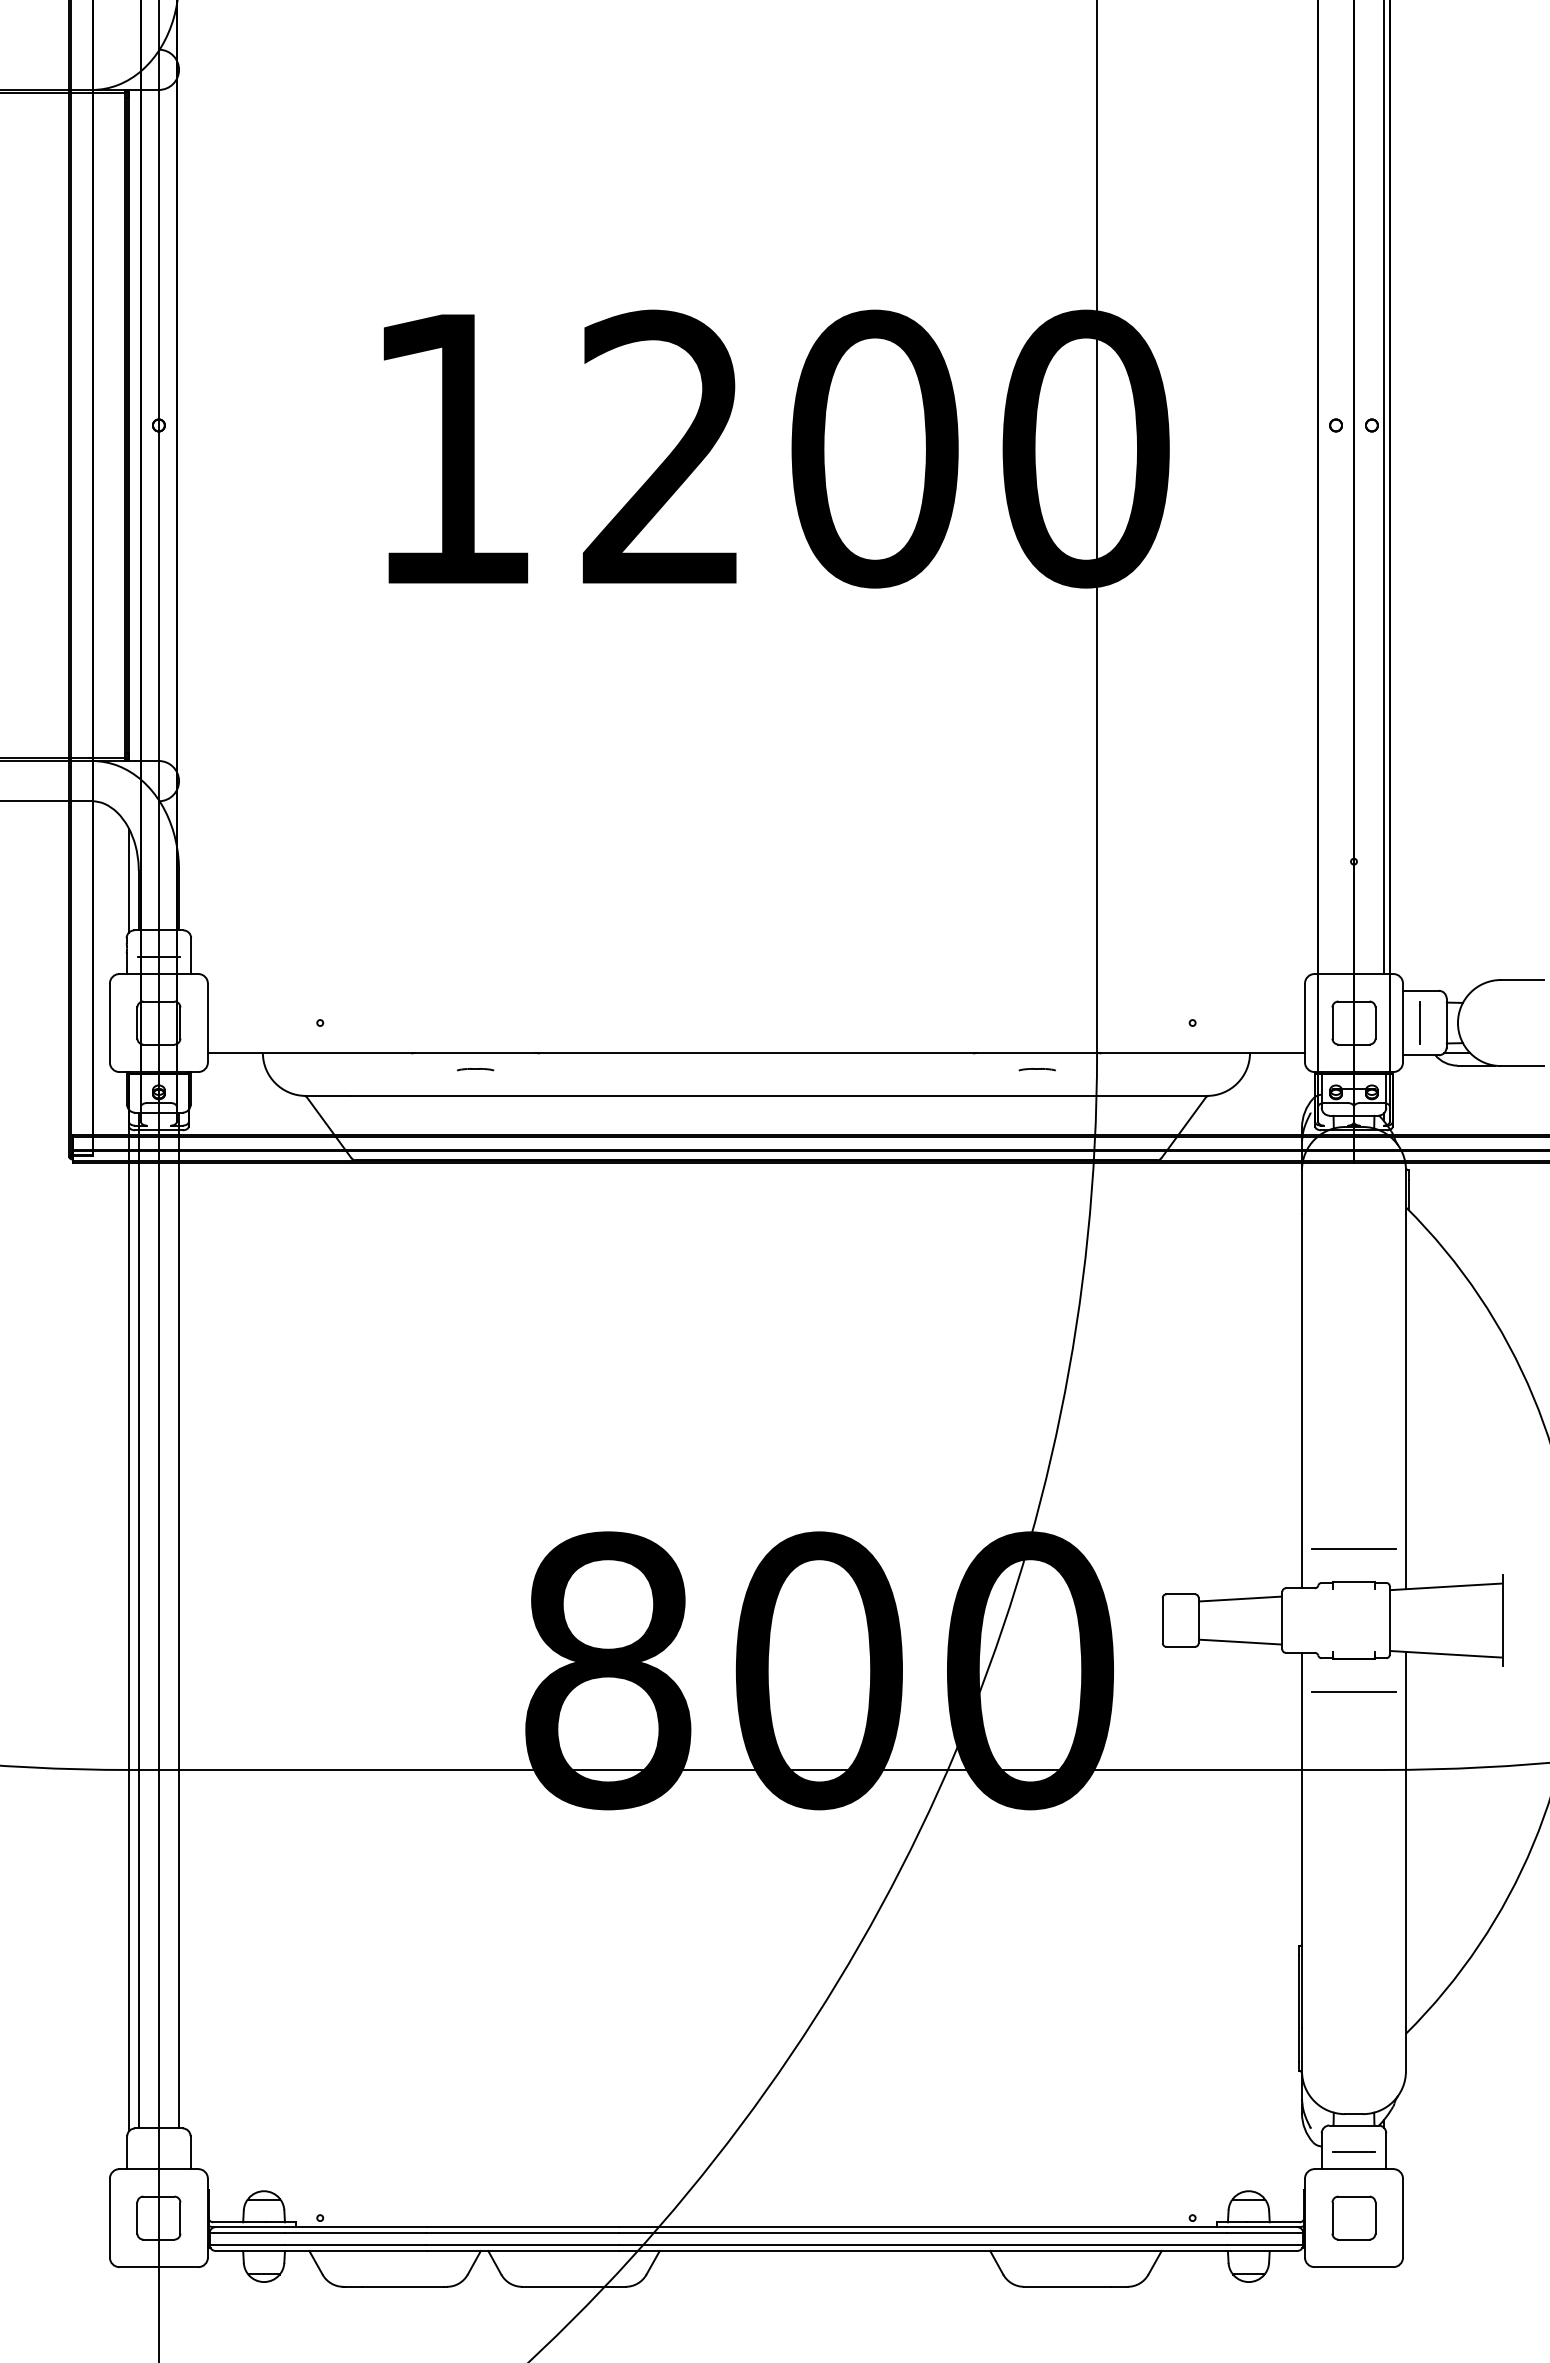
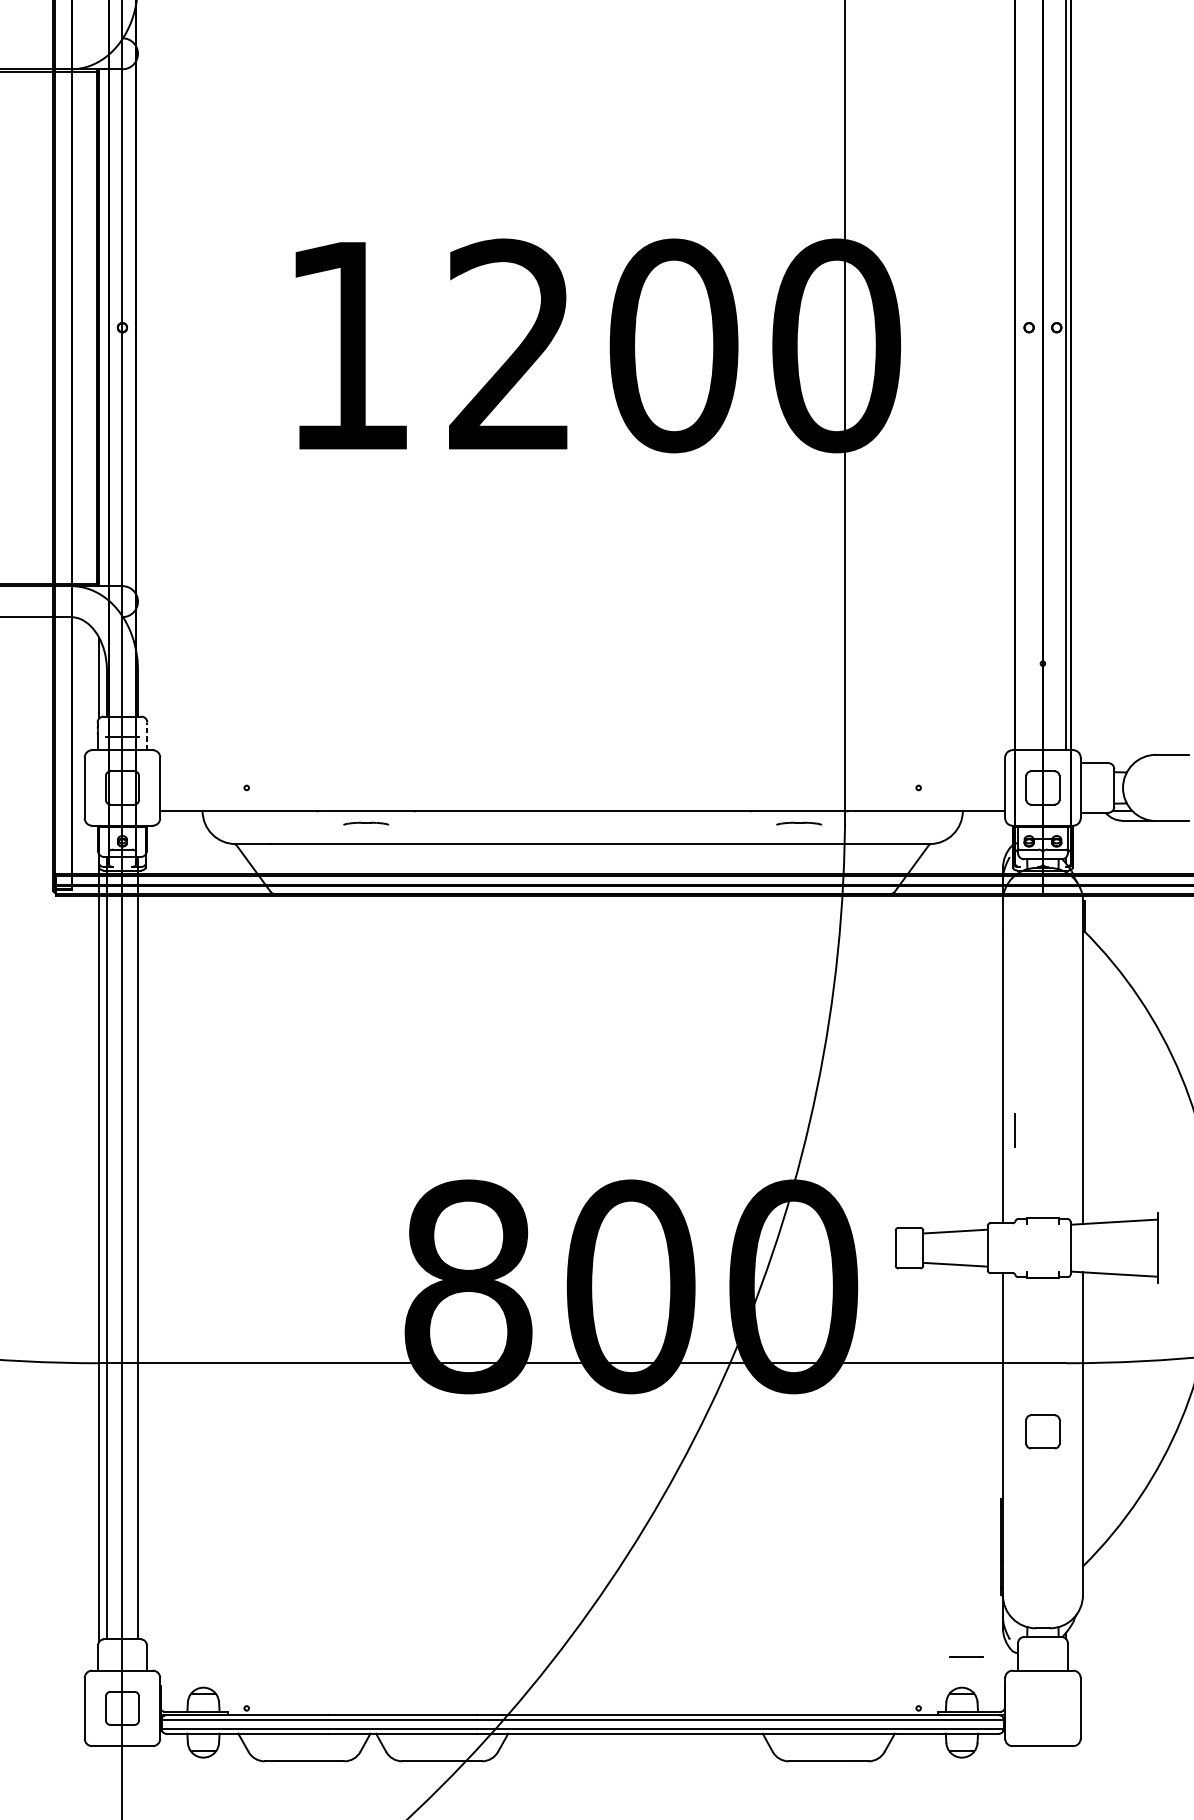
line: (191, 956) -> (147, 736), solid -> dashed
line: (1419, 1022) -> (1014, 1130), moved
part: (475, 1069) -> (366, 823), size x1.6
part: (1036, 1069) -> (798, 823), size x1.6
line: (1353, 1548) -> (1042, 1192), removed
line: (1353, 1692) -> (1042, 1303), removed
line: (1353, 2151) -> (966, 1657), moved
part: (1353, 2217) -> (1042, 1431), moved

